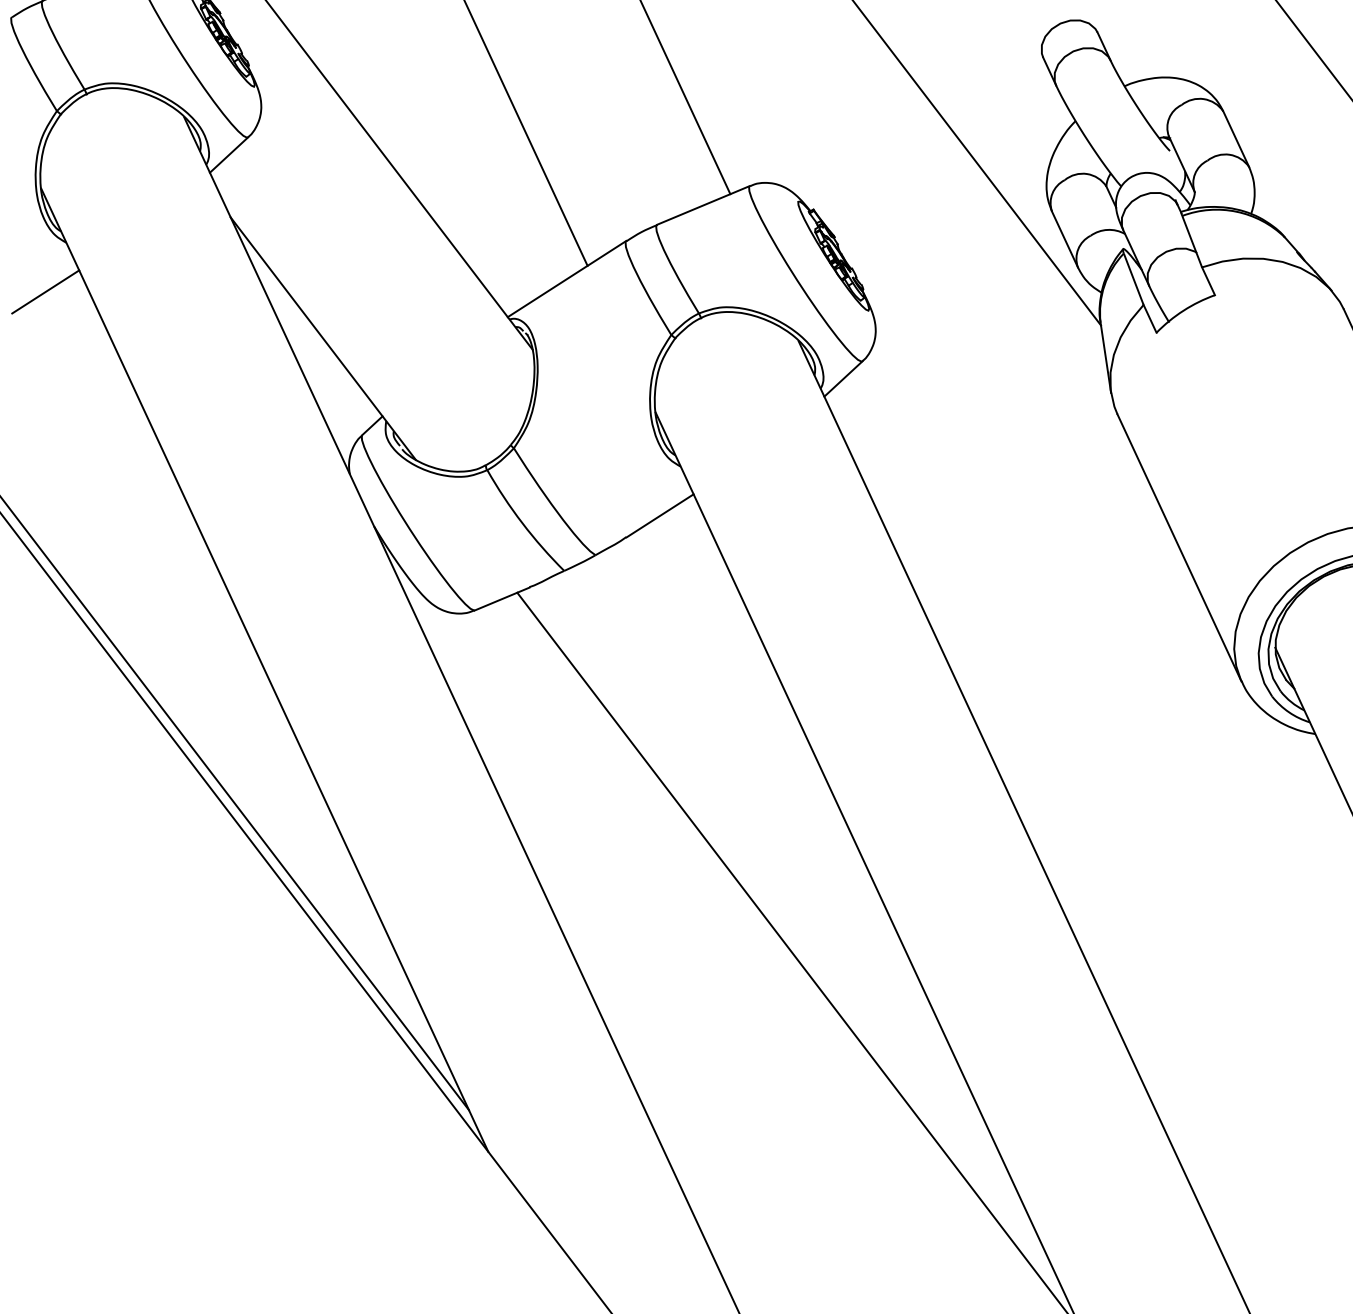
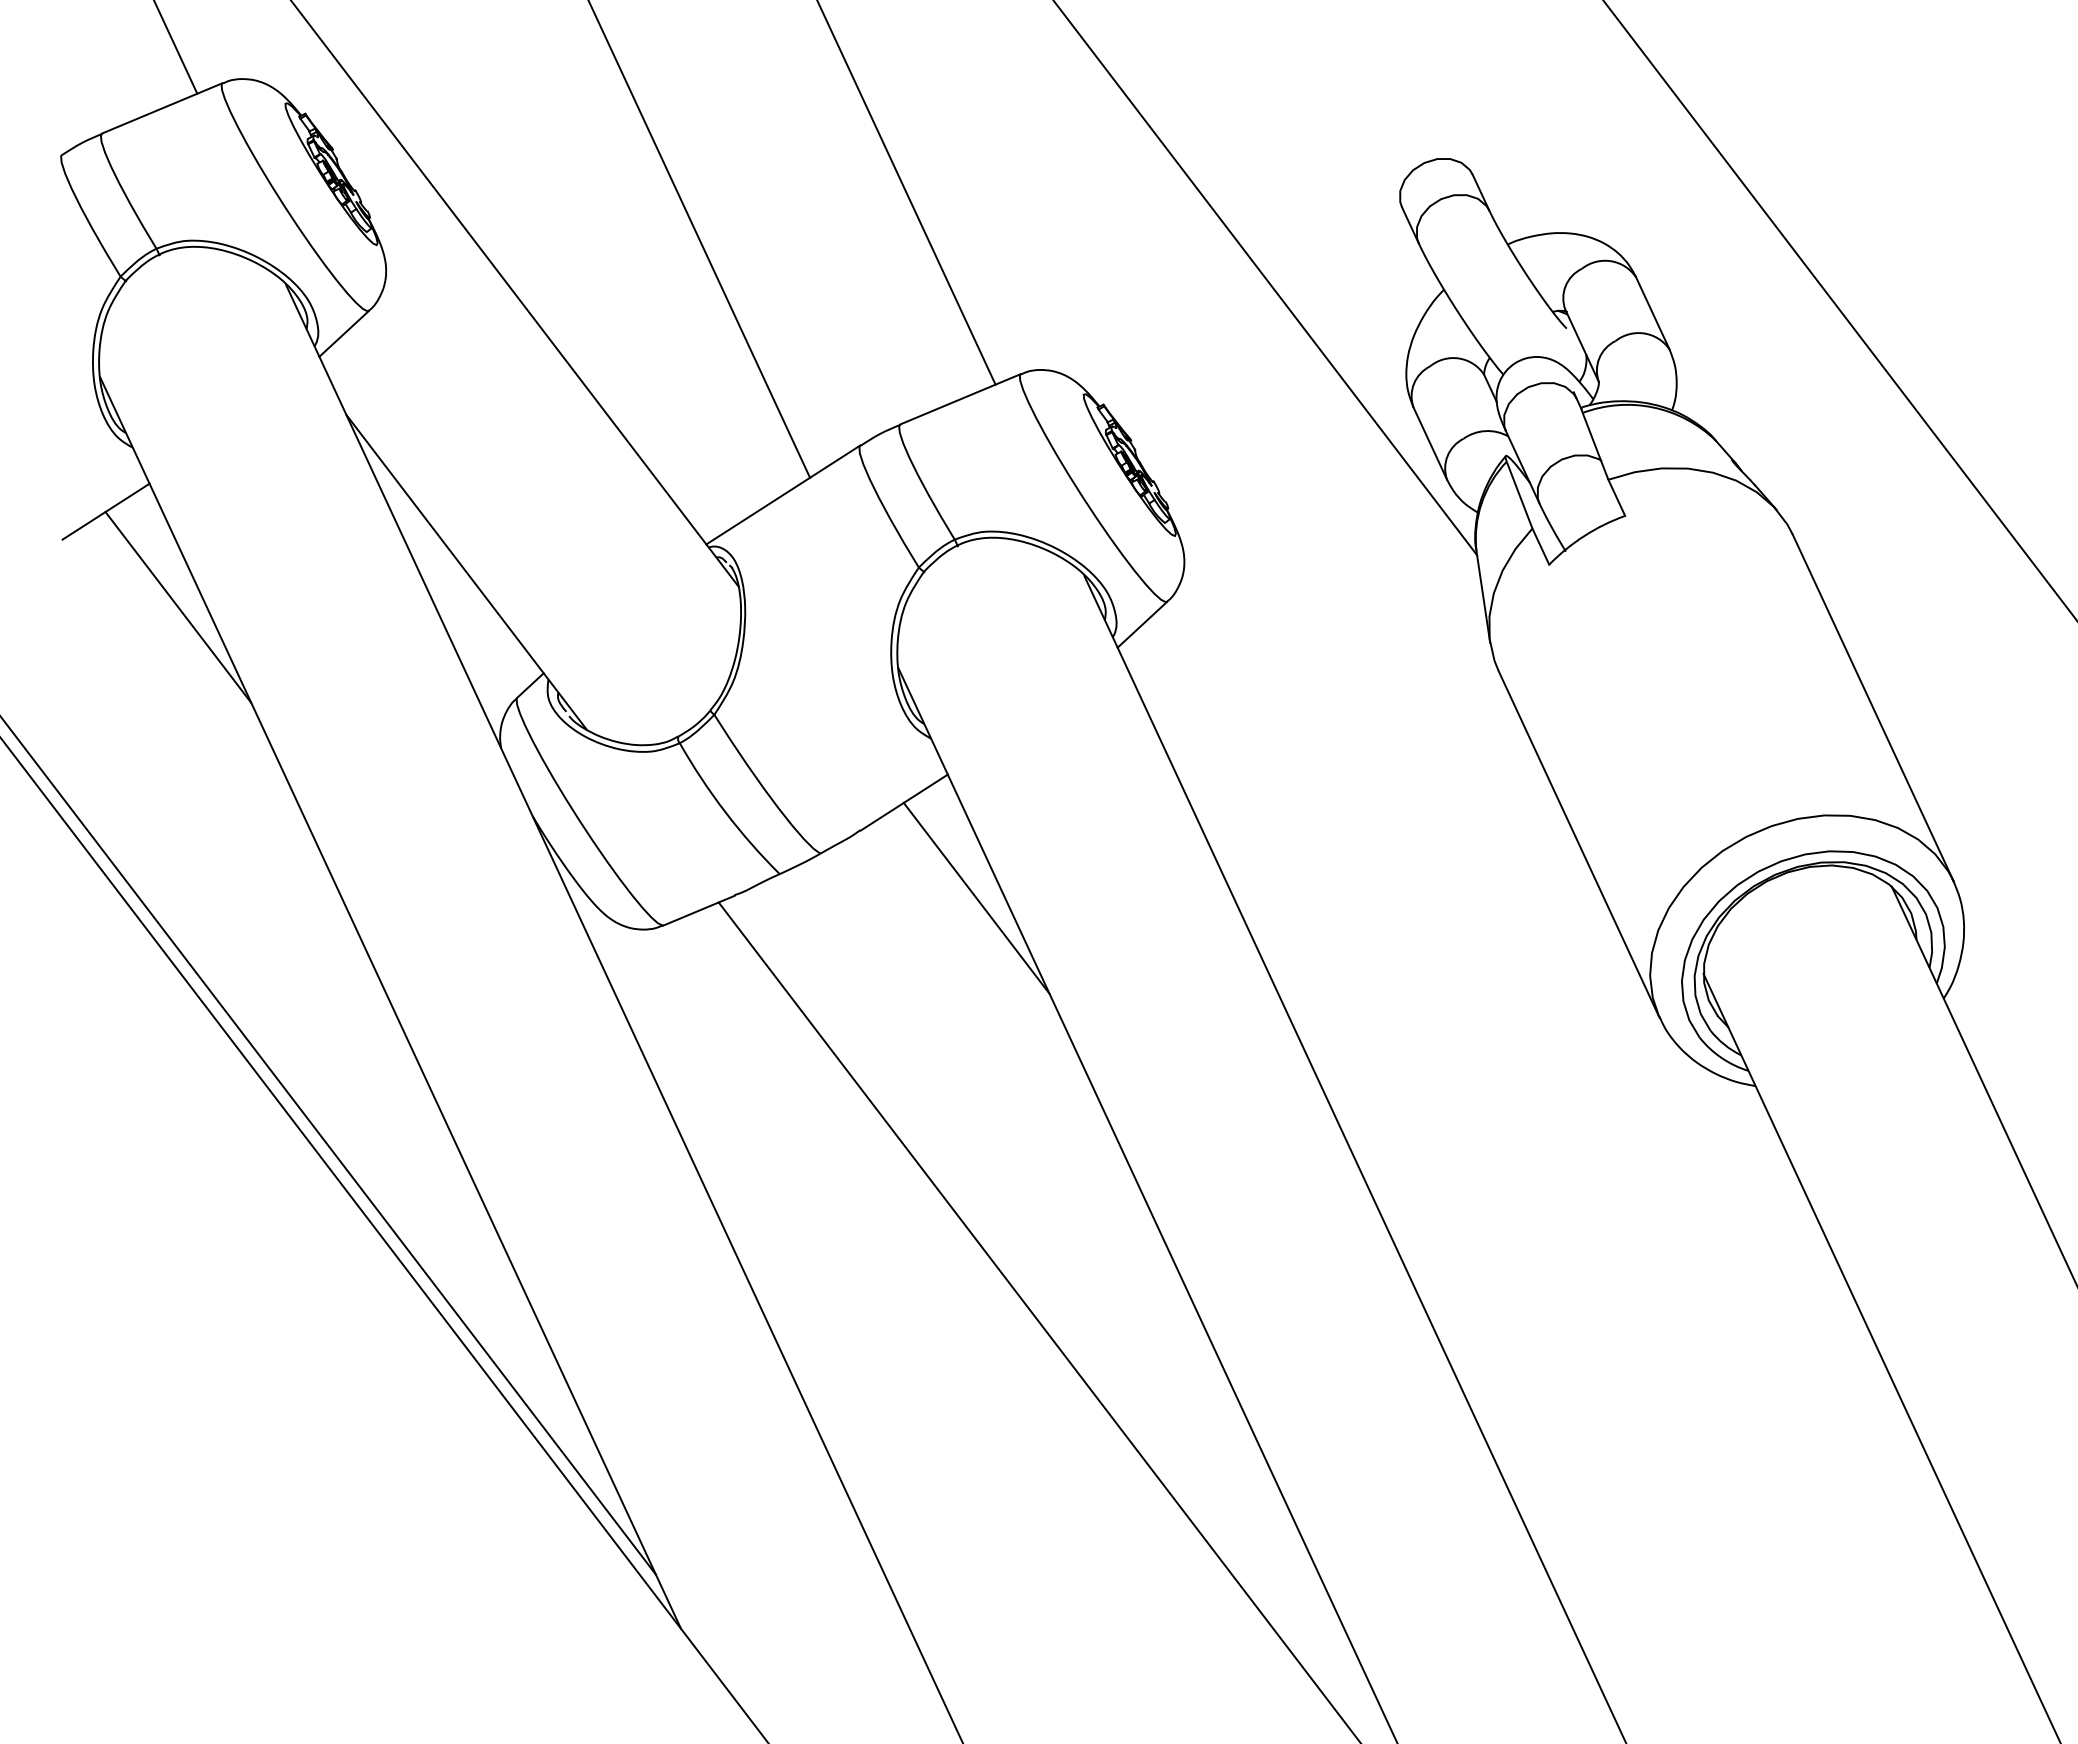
line: (101, 365) -> (178, 607), added
line: (715, 588) -> (976, 897), added

